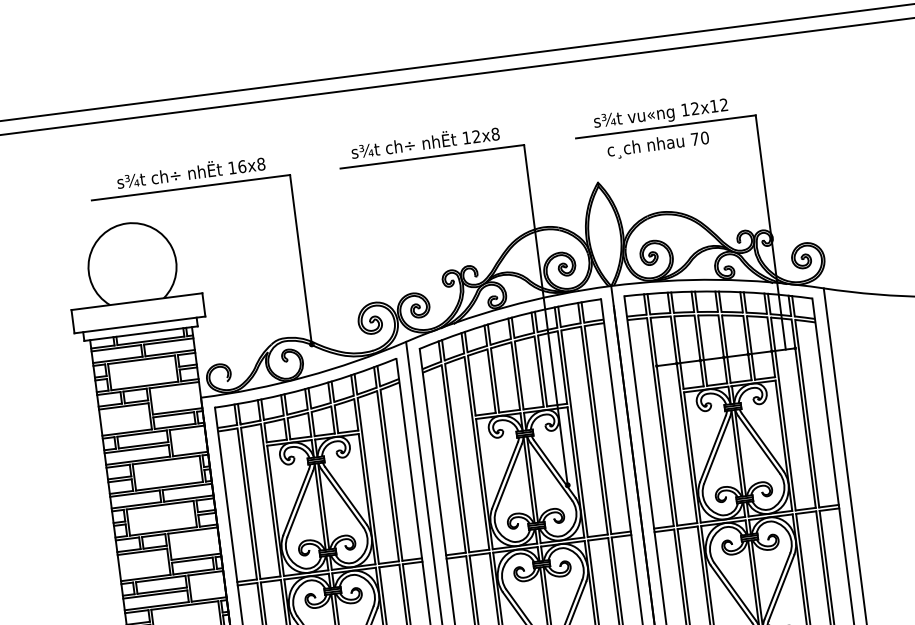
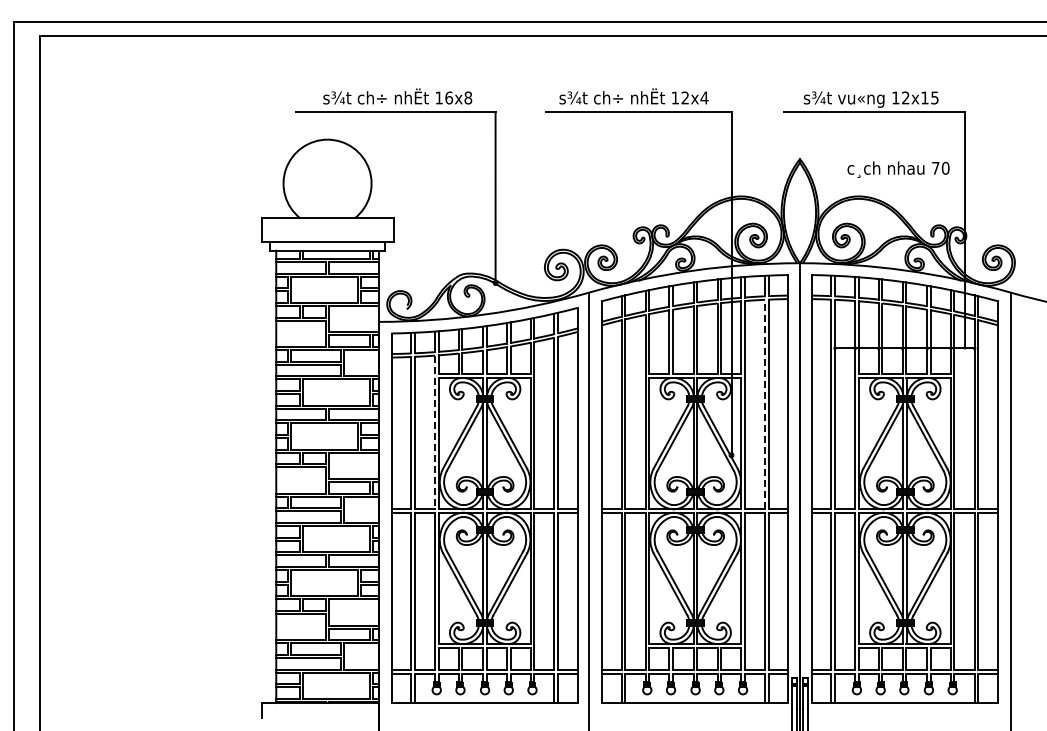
text: (723, 104) -> (934, 97), 12x12 -> 12x15
text: (495, 133) -> (704, 97), 12x8 -> 12x4
text: (658, 145) -> (898, 169), moved
line: (593, 430) -> (764, 404), solid -> dashed
line: (270, 500) -> (434, 432), solid -> dashed

